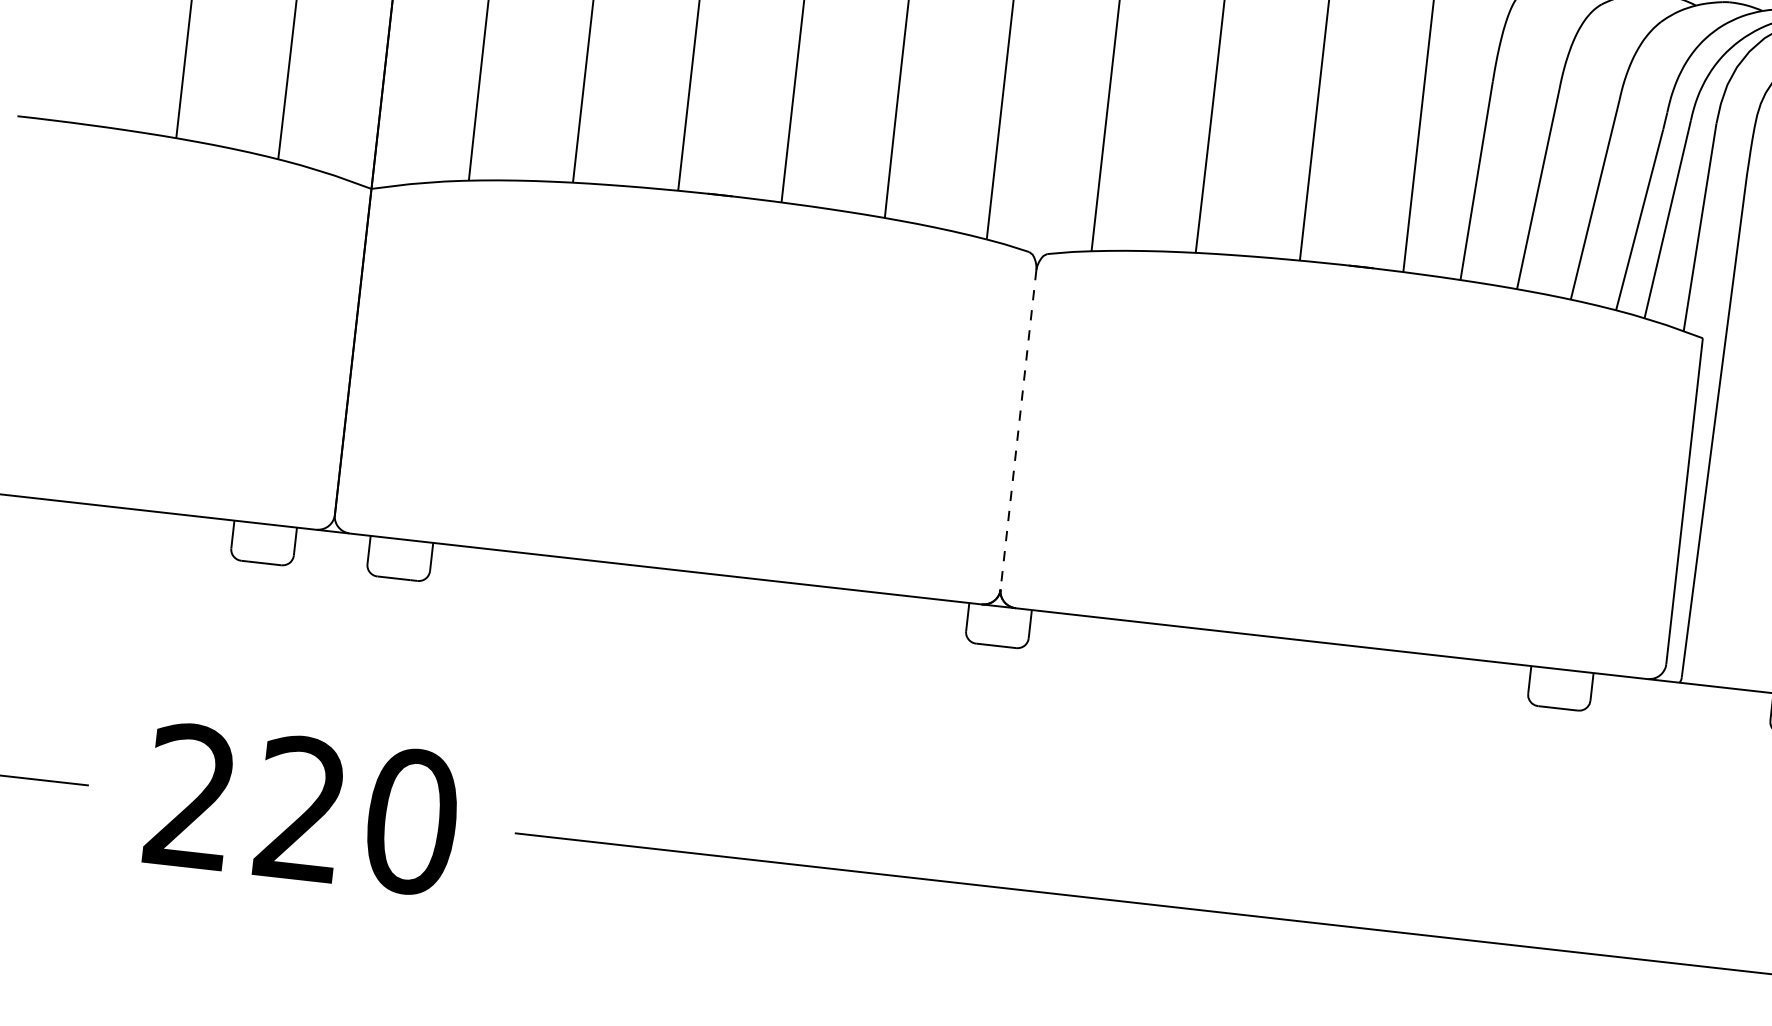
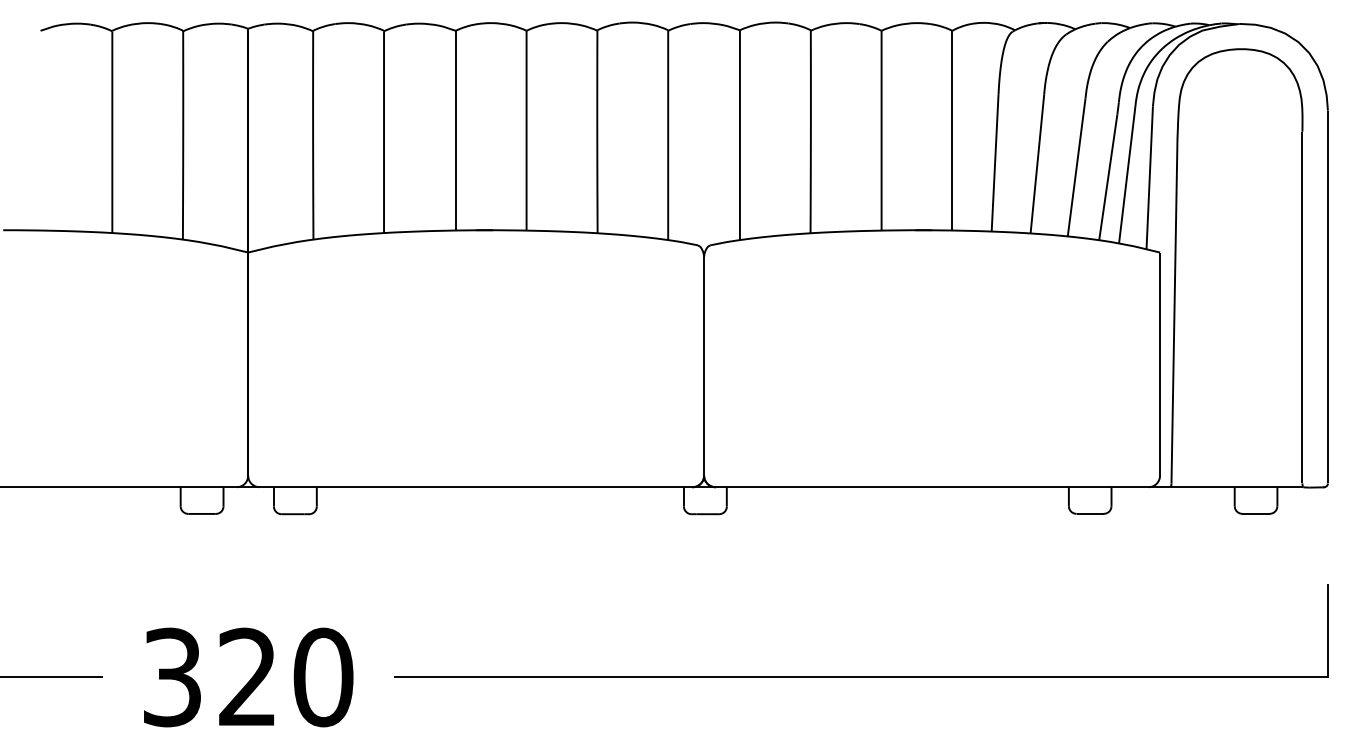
line: (1019, 430) -> (704, 366), dashed -> solid
text: (189, 796) -> (171, 677), 220 -> 320

